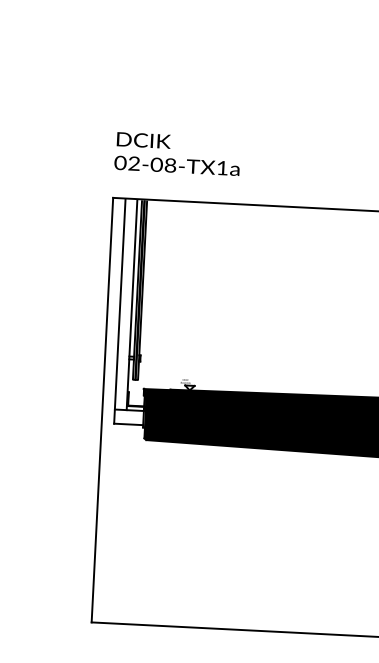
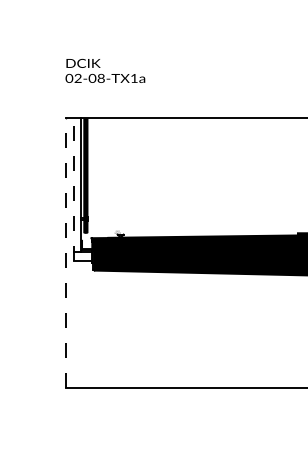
text: (177, 153) -> (105, 70), moved
line: (119, 311) -> (73, 189), solid -> dashed
line: (101, 409) -> (65, 252), solid -> dashed

